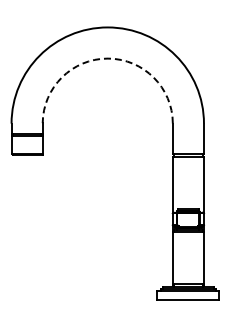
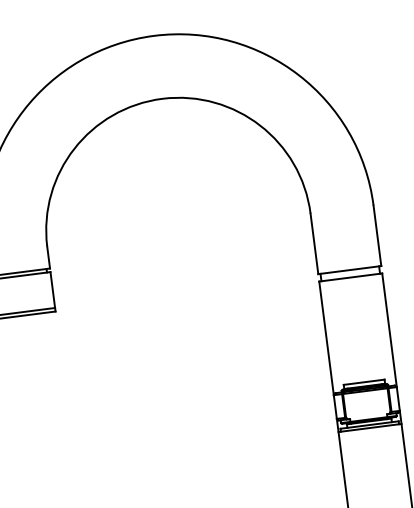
arc: (108, 58) -> (163, 98), dashed -> solid

